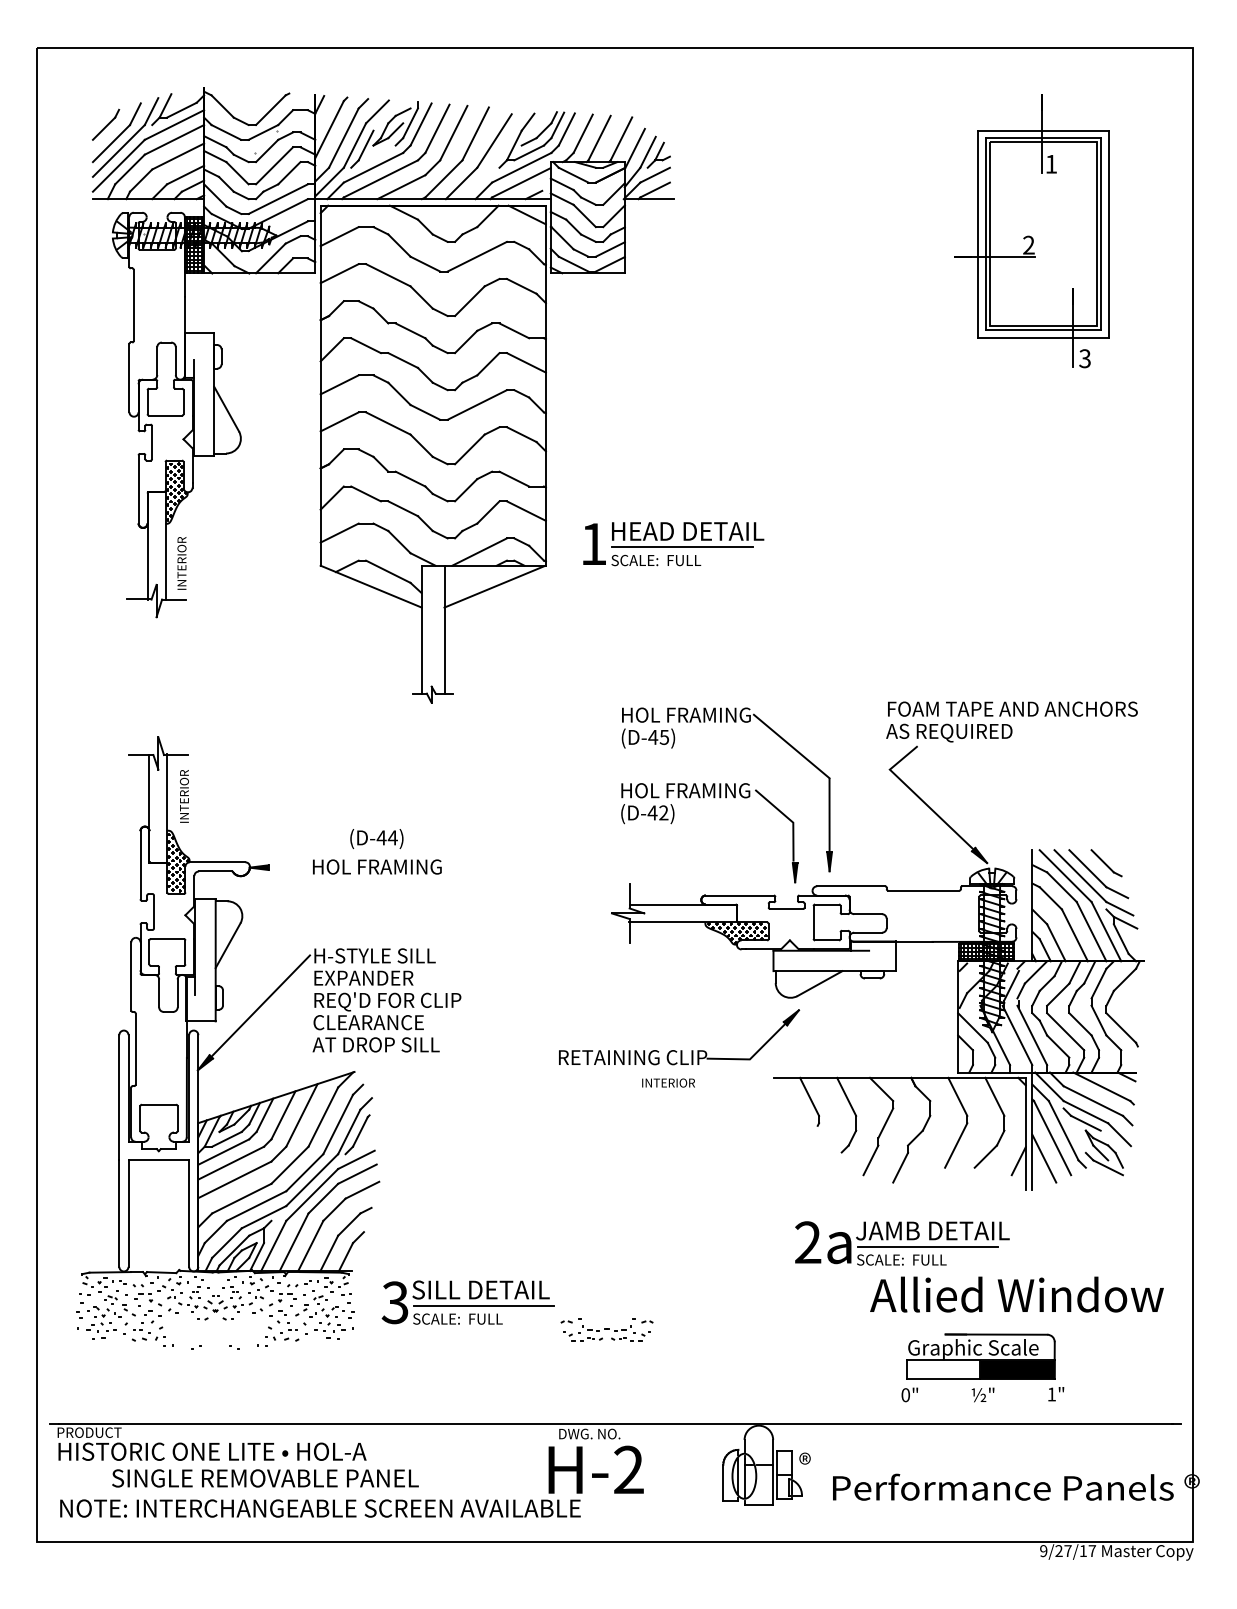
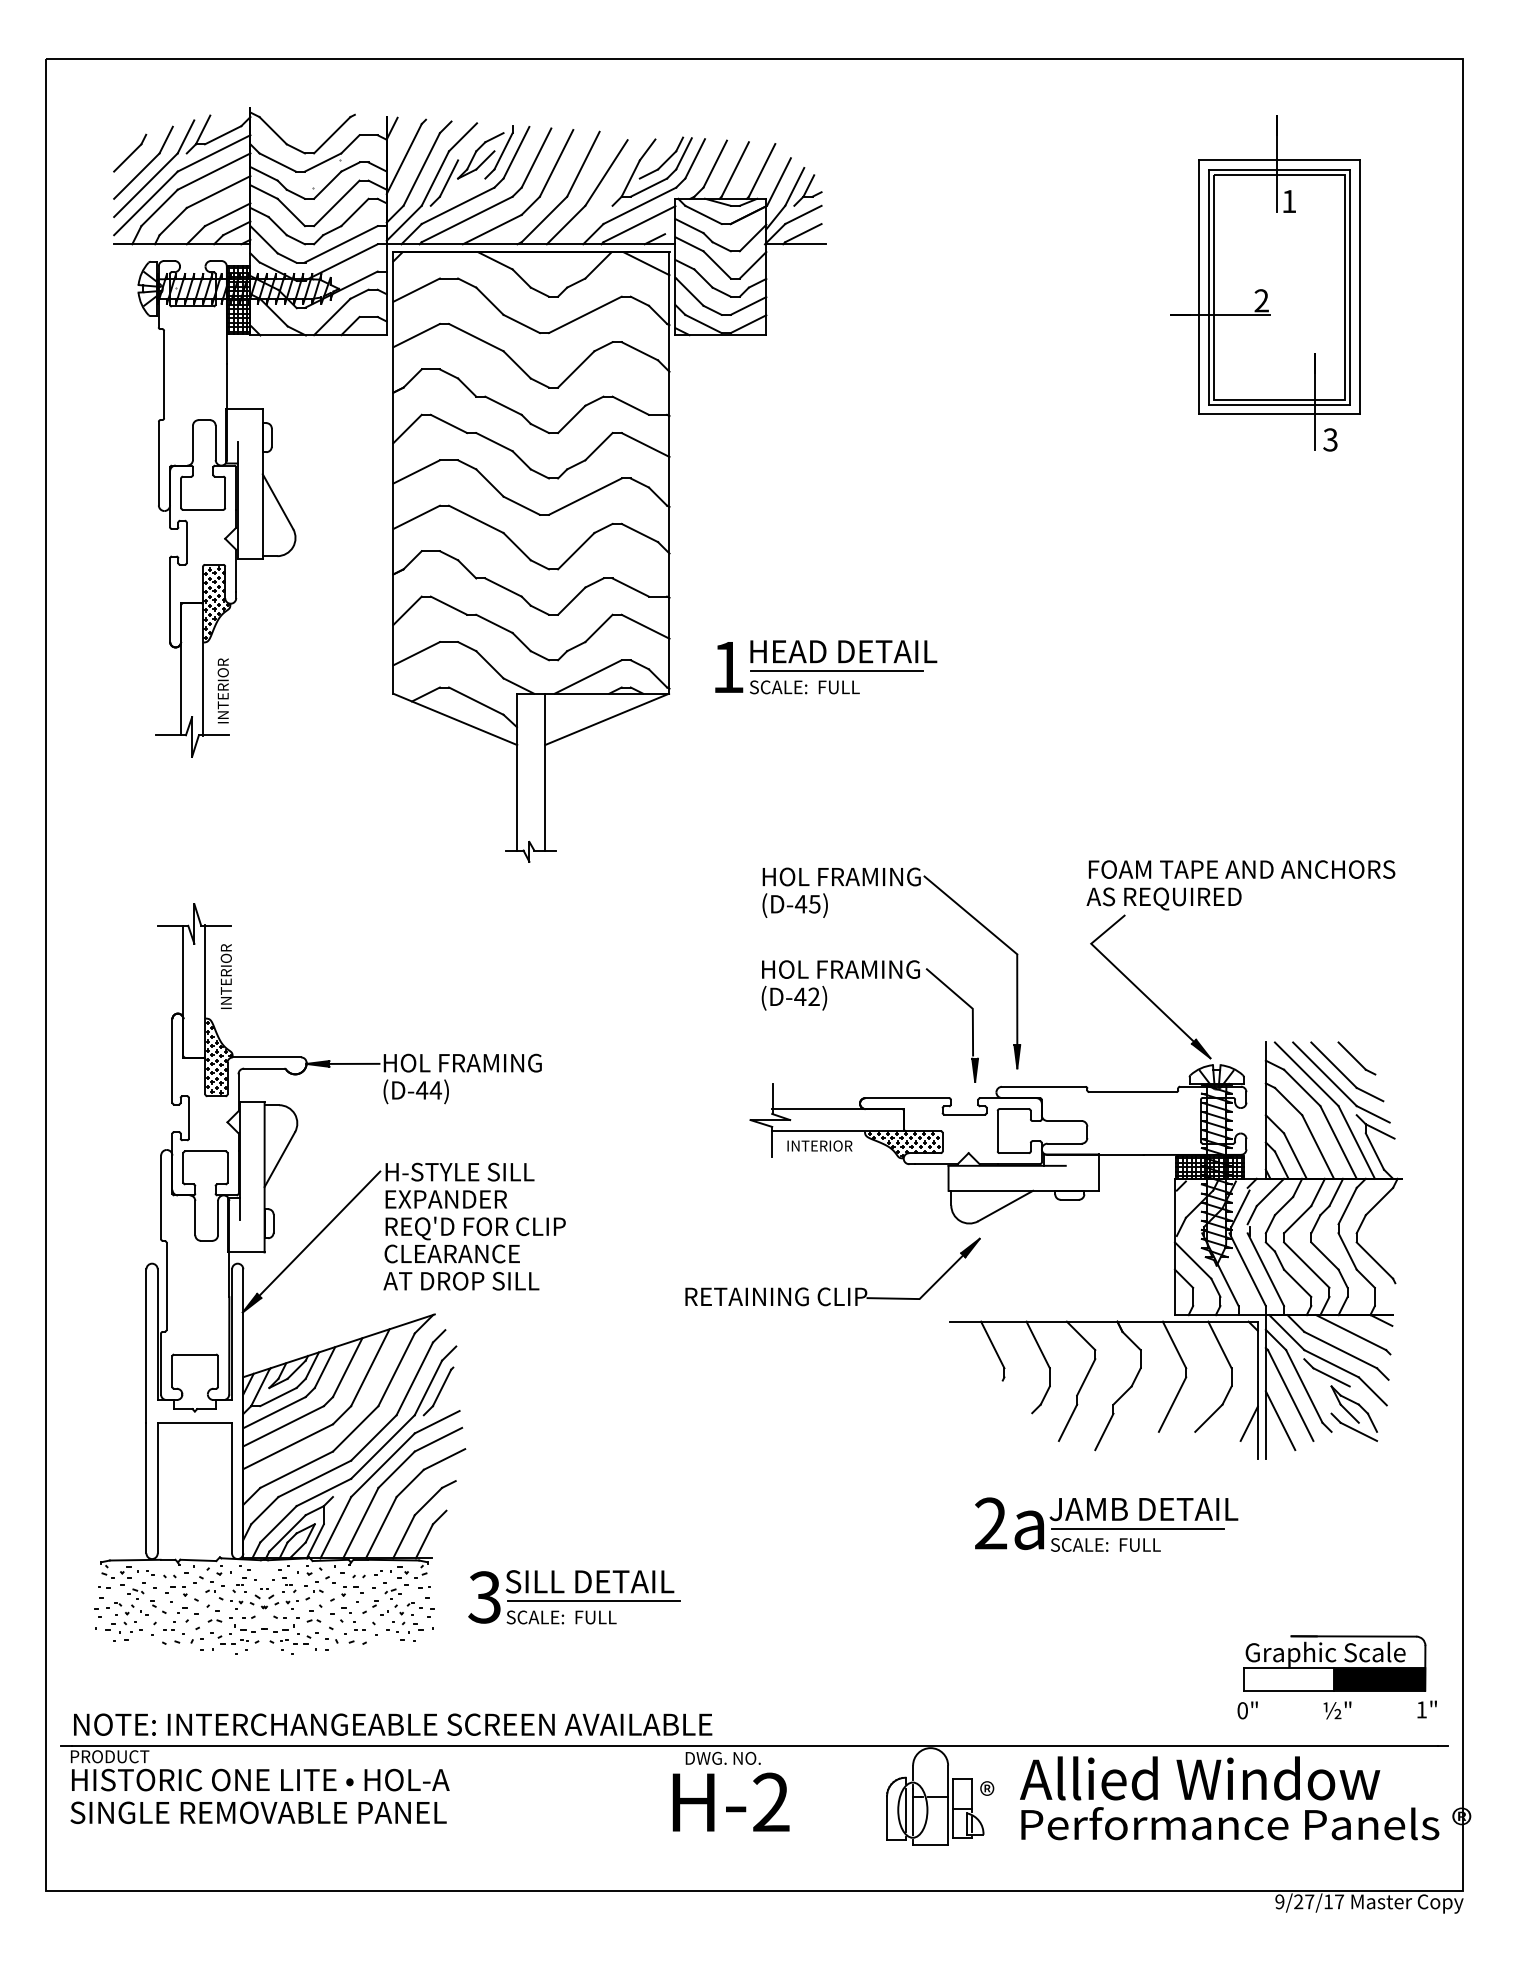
text: (376, 838) -> (415, 1091), moved
line: (288, 867) -> (354, 1063), added
text: (668, 1082) -> (819, 1145), moved
text: (1017, 1294) -> (1200, 1778), moved
part: (607, 1329) -> (264, 1630), moved
part: (982, 1368) -> (1336, 1677), moved
text: (265, 1478) -> (258, 1812), moved
text: (320, 1508) -> (393, 1724), moved

